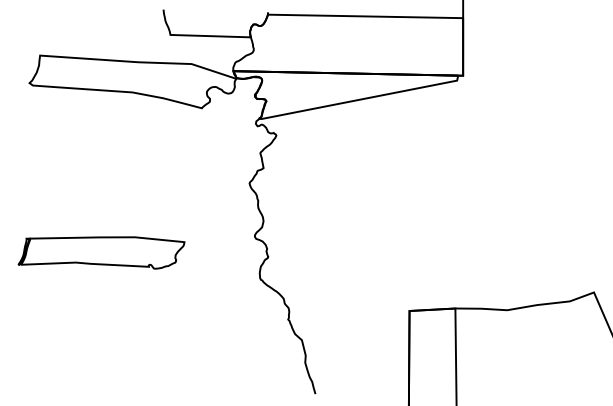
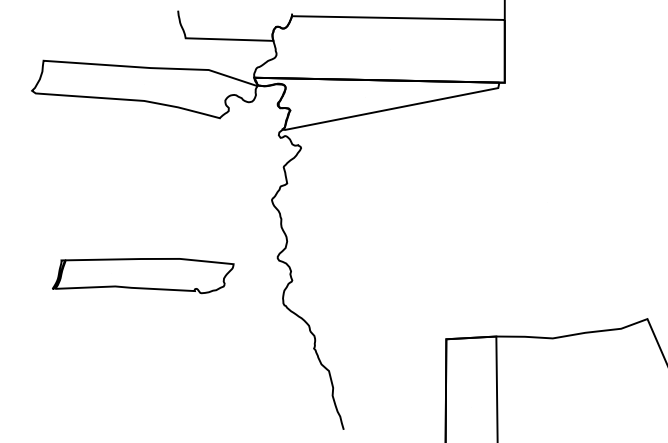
part: (101, 252) -> (143, 275), moved

